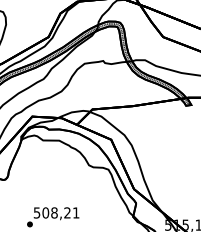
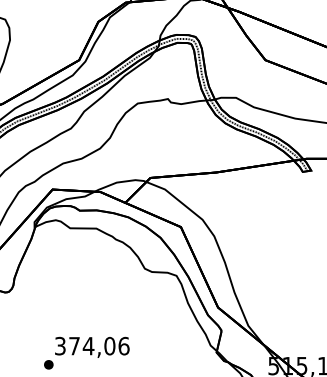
text: (56, 212) -> (91, 345), 508,21 -> 374,06

